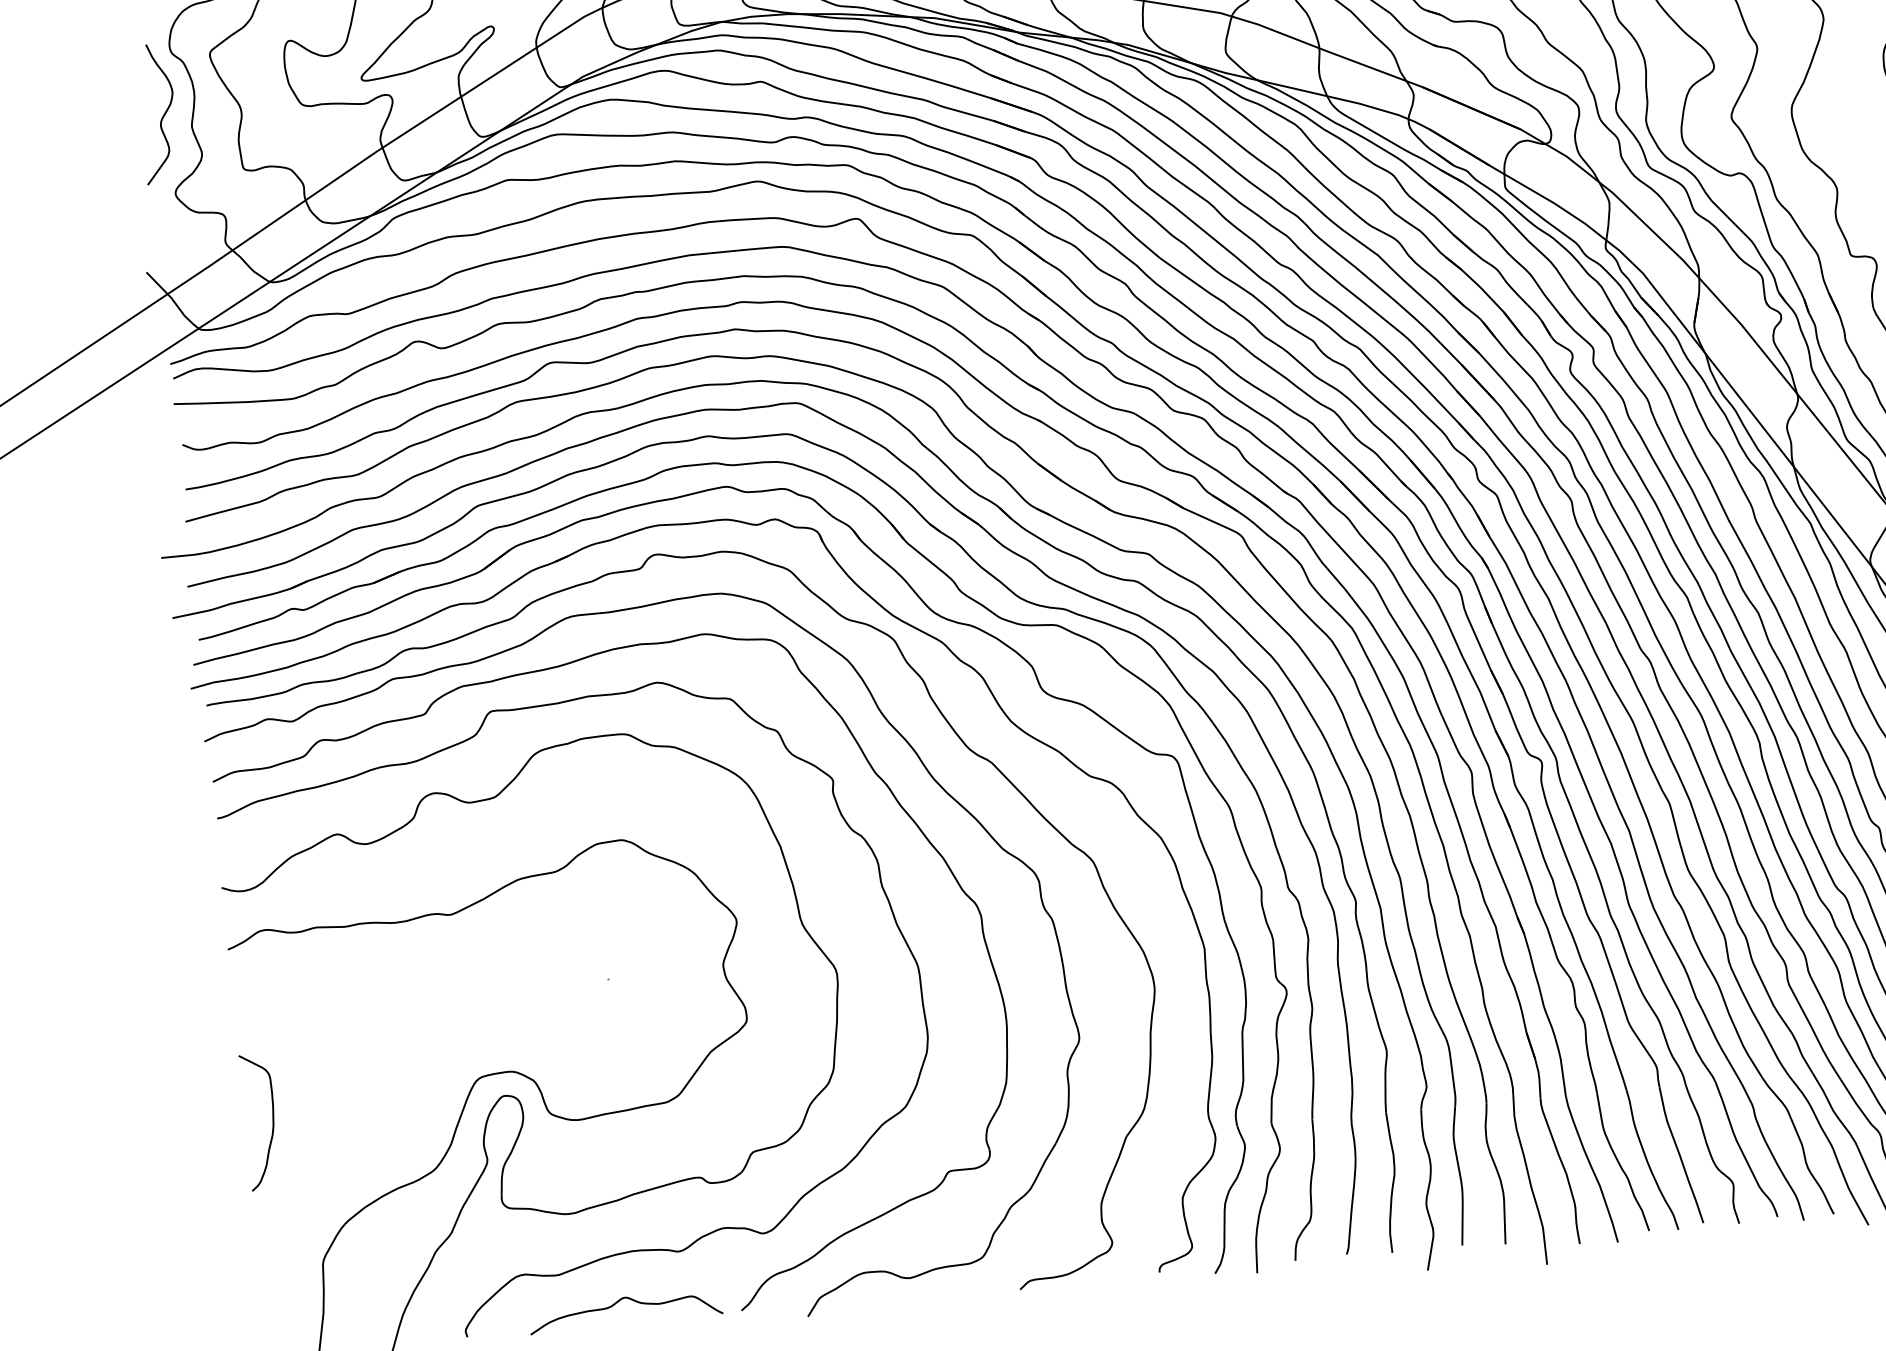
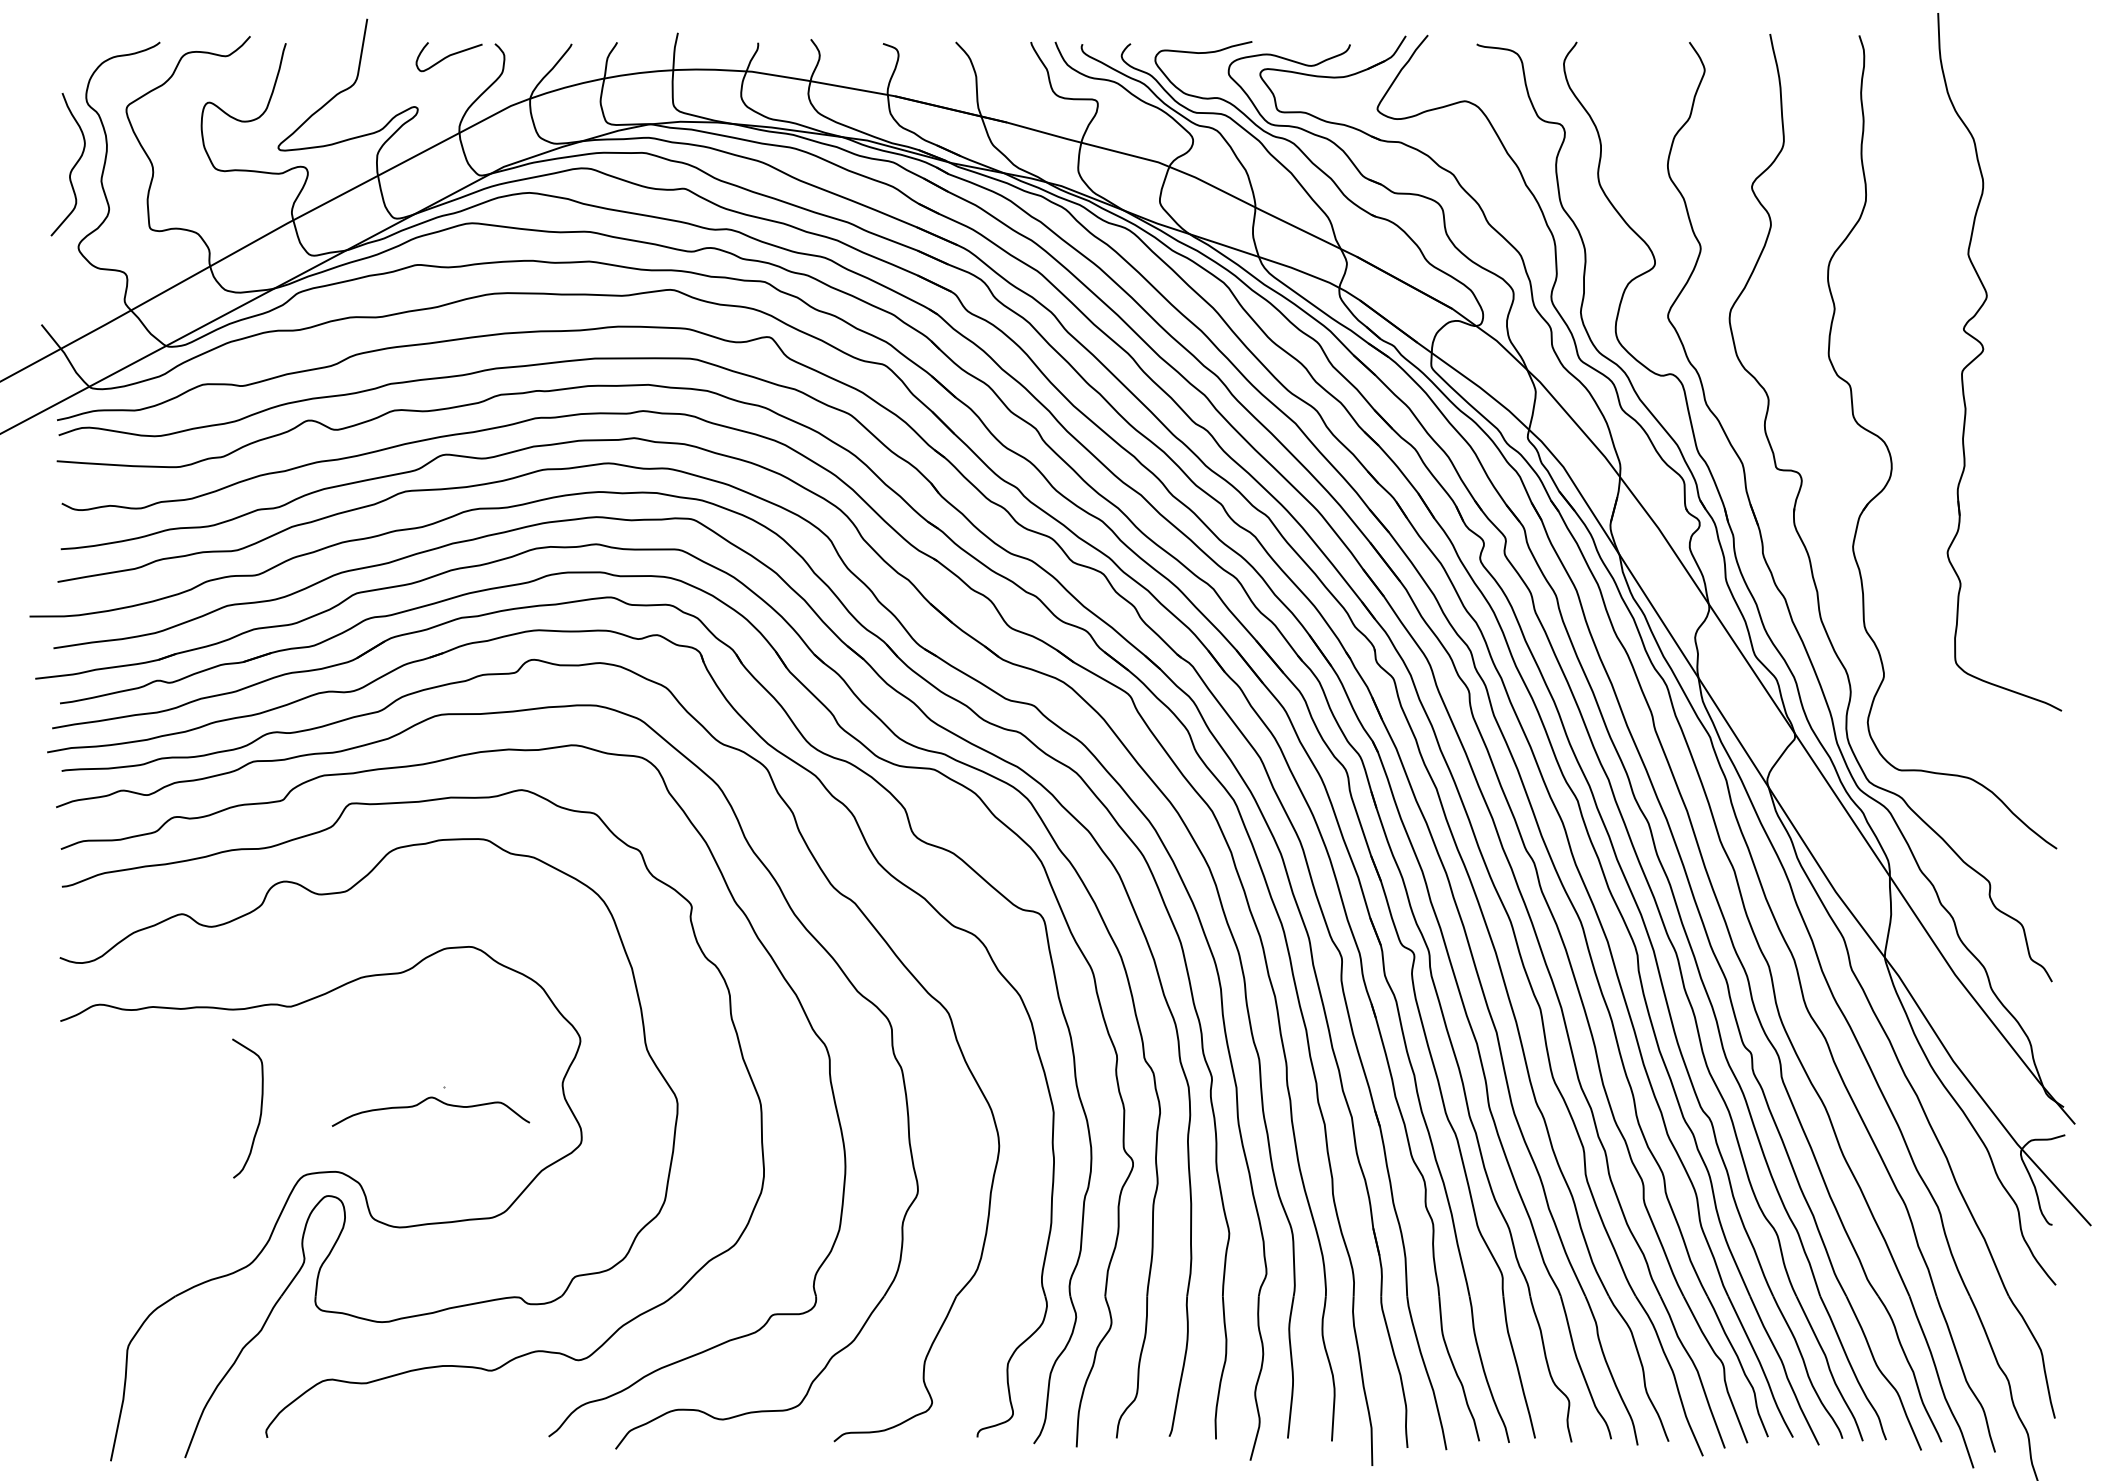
curve: (272, 1120) -> (260, 1108), moved
curve: (617, 1303) -> (423, 1102), moved

